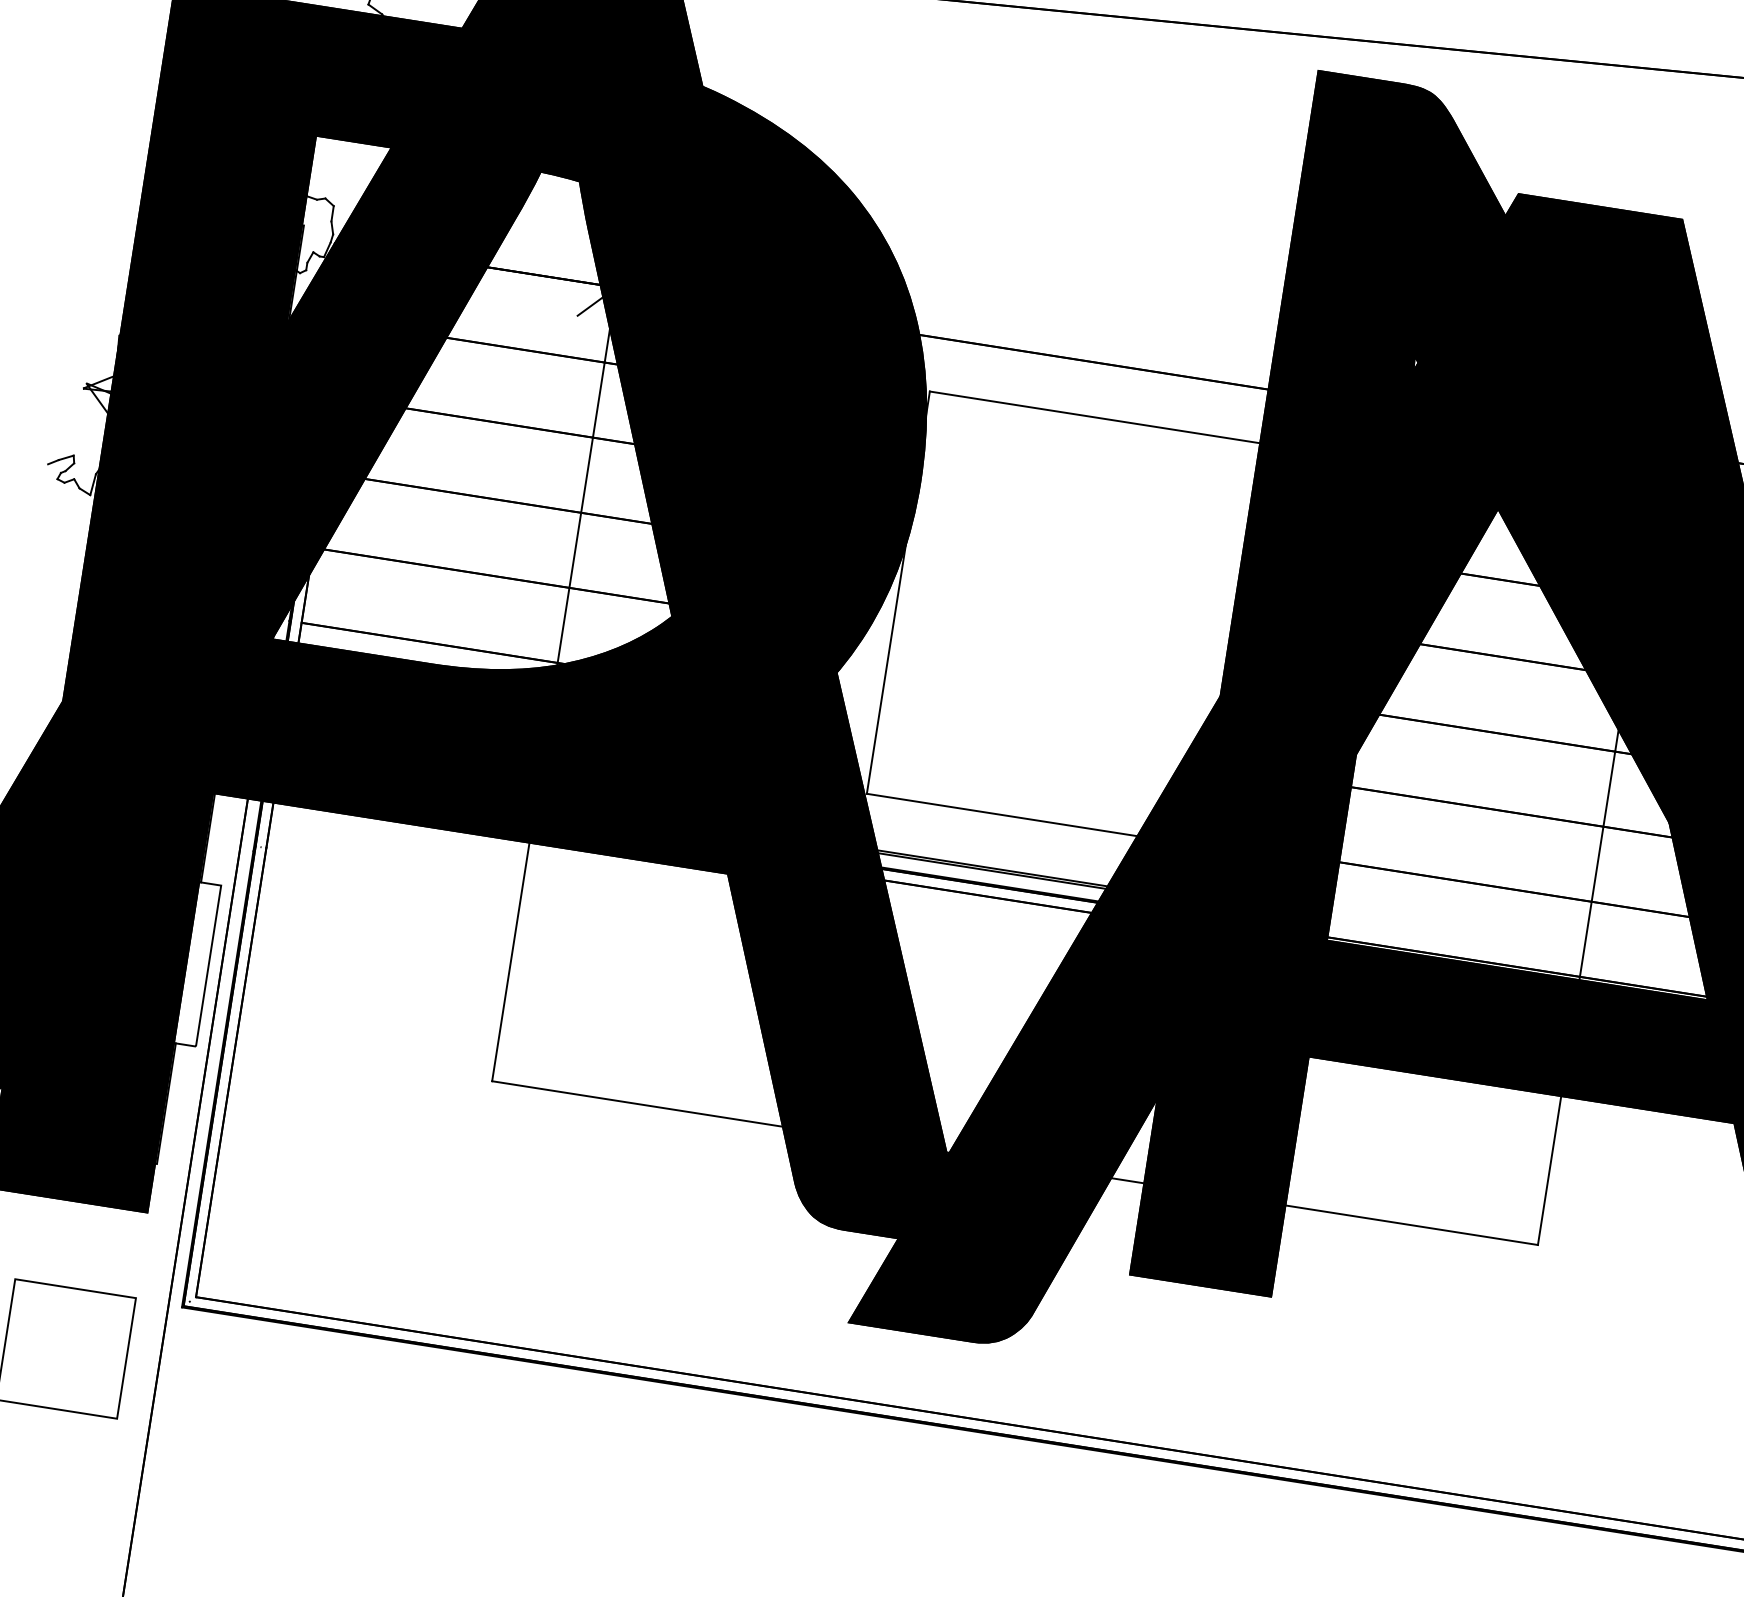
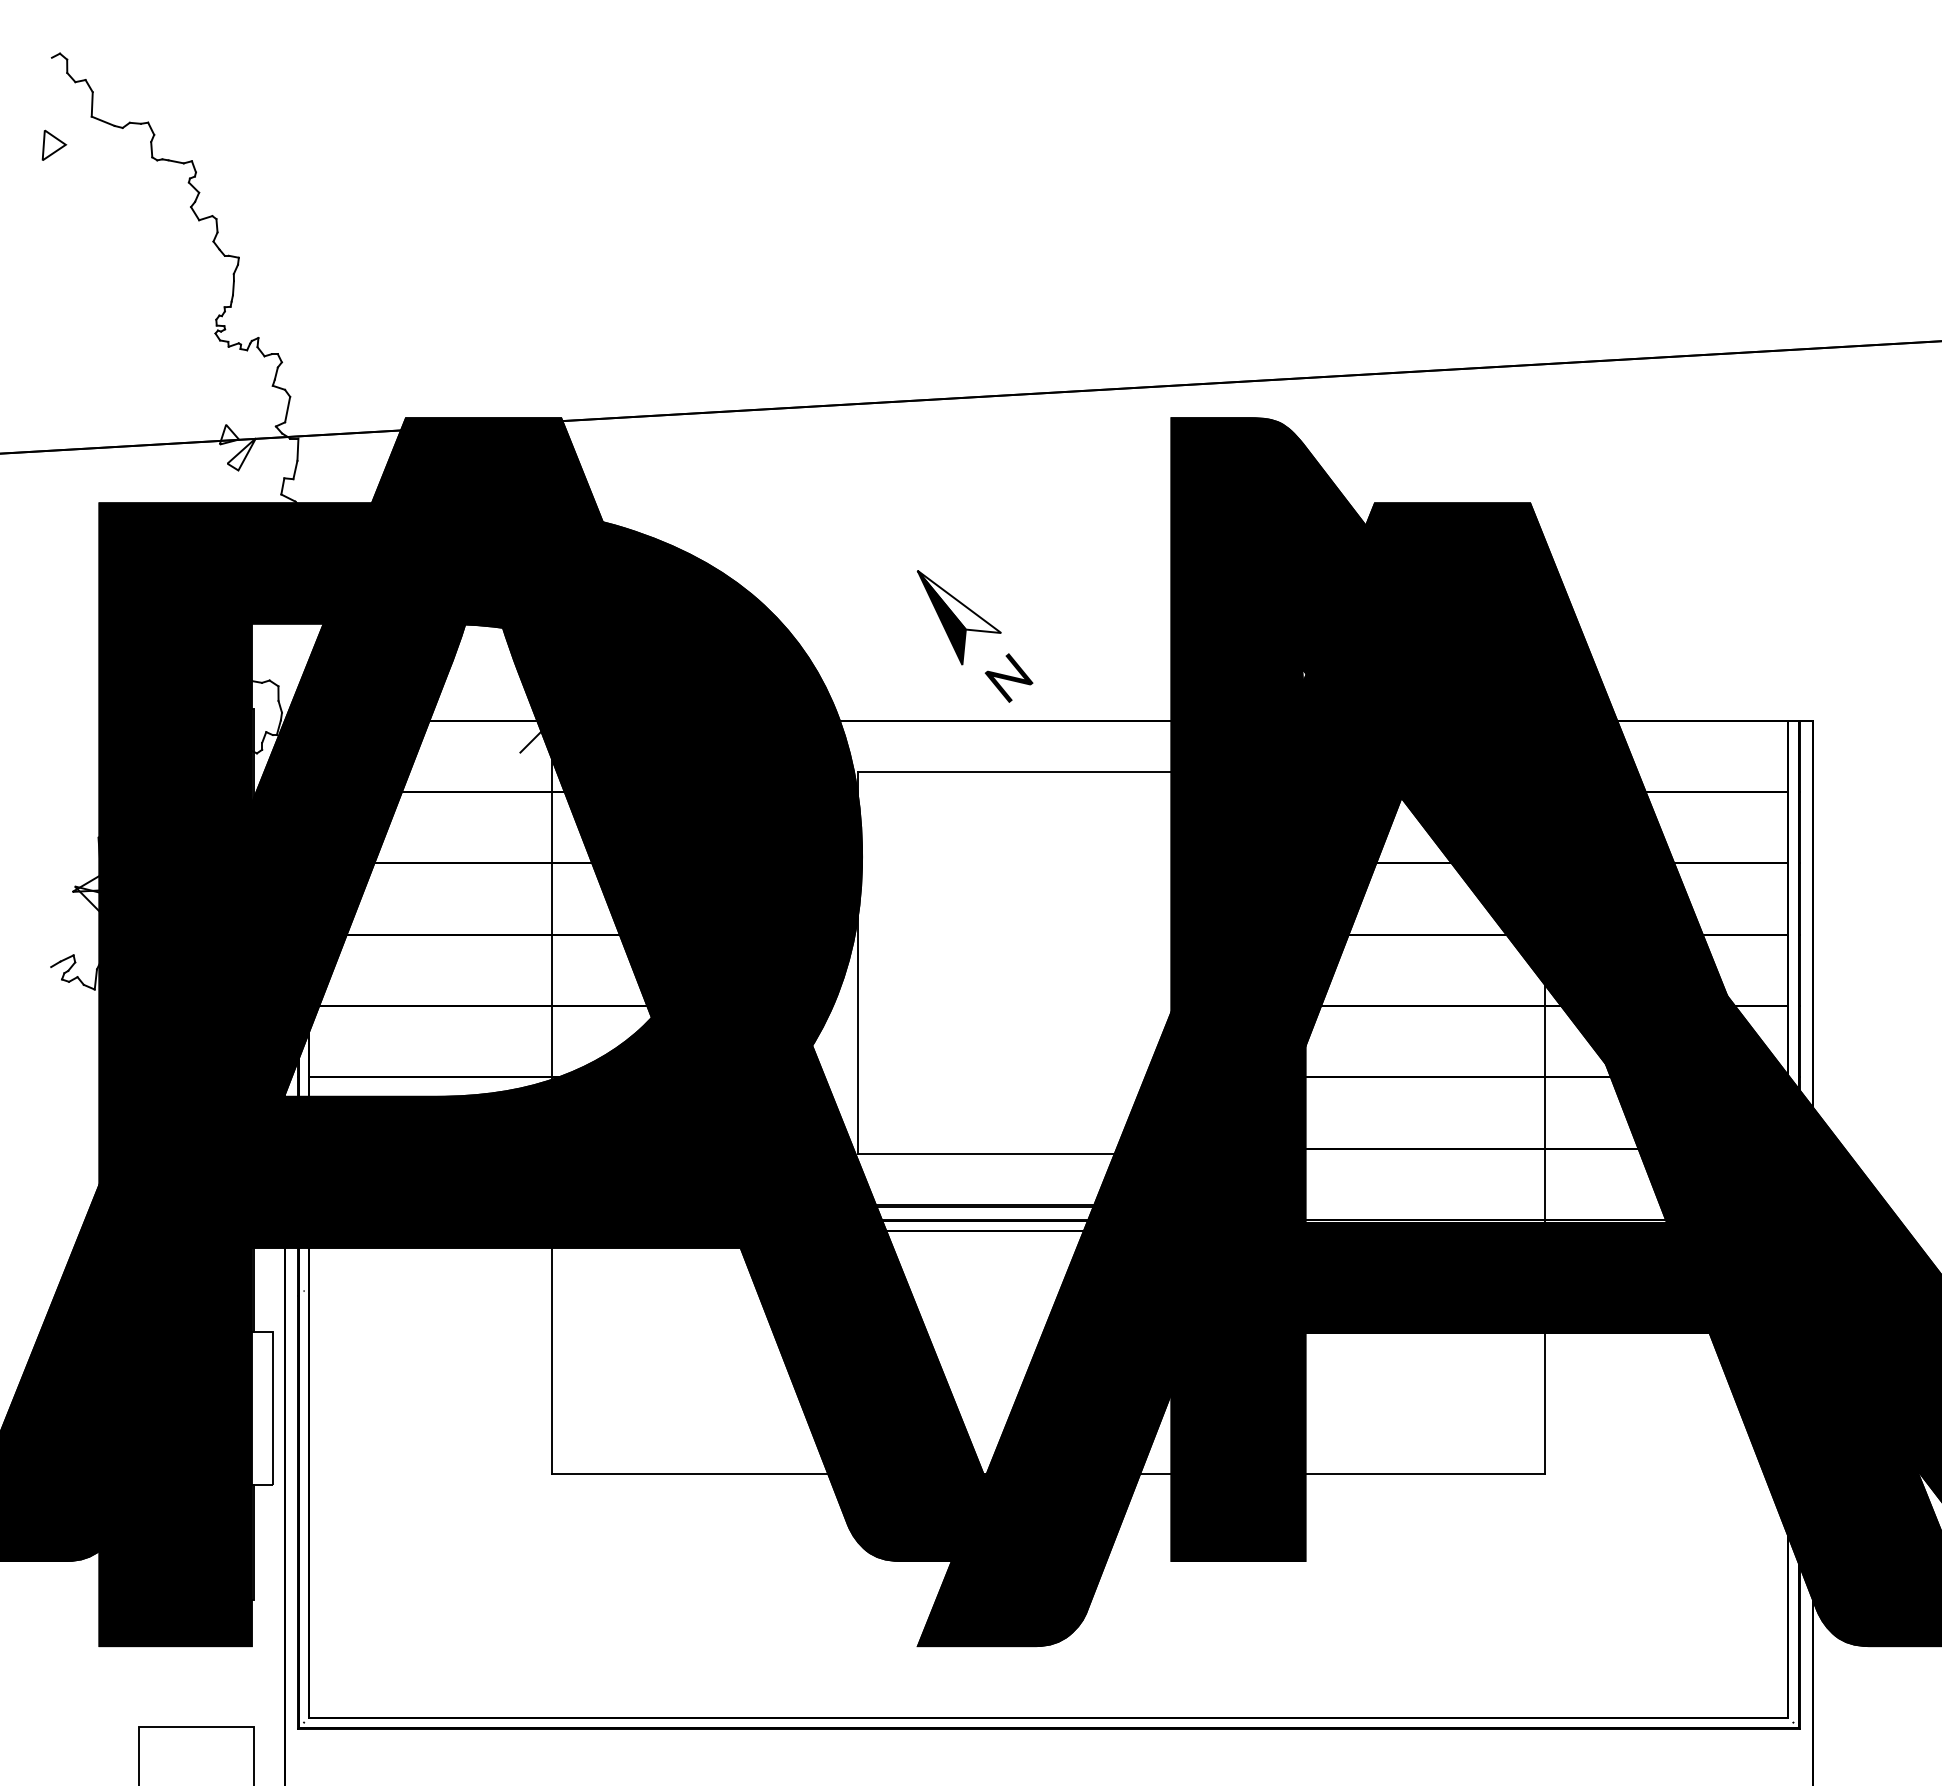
part: (1075, 268) -> (974, 636), added

